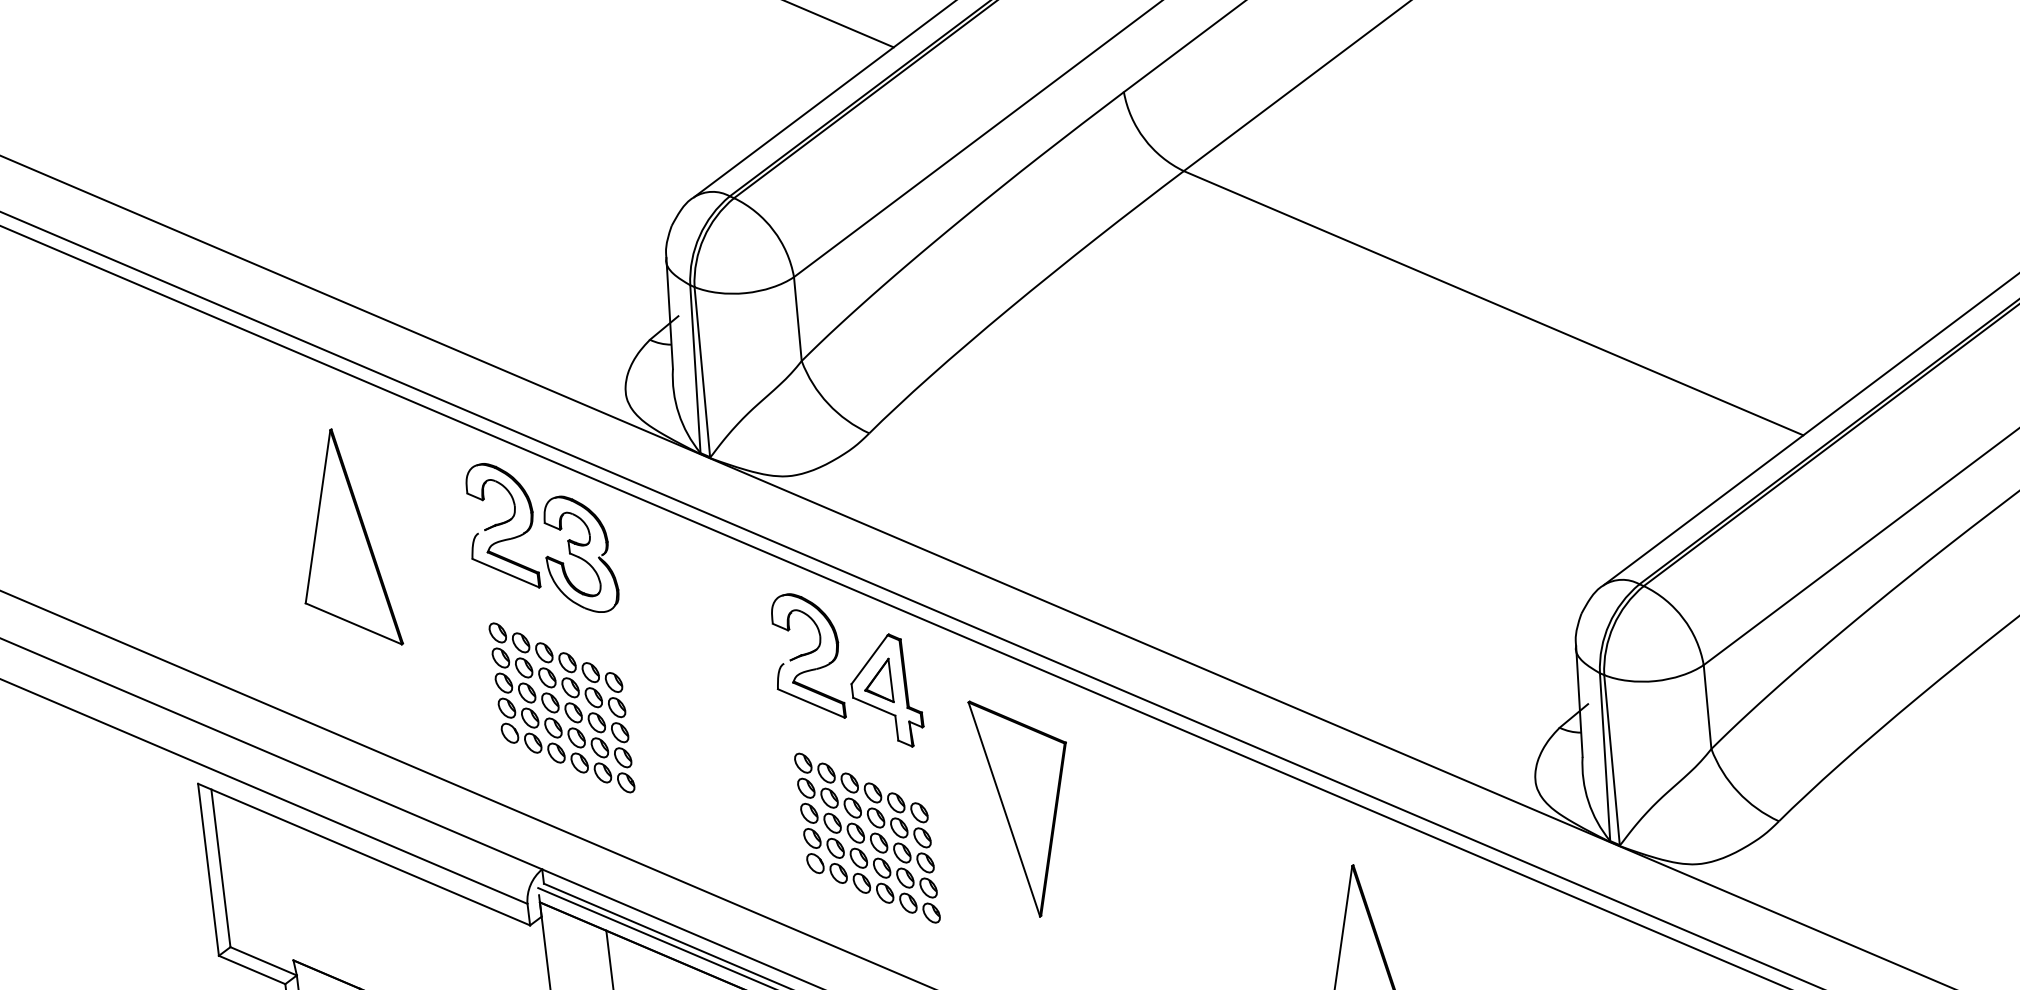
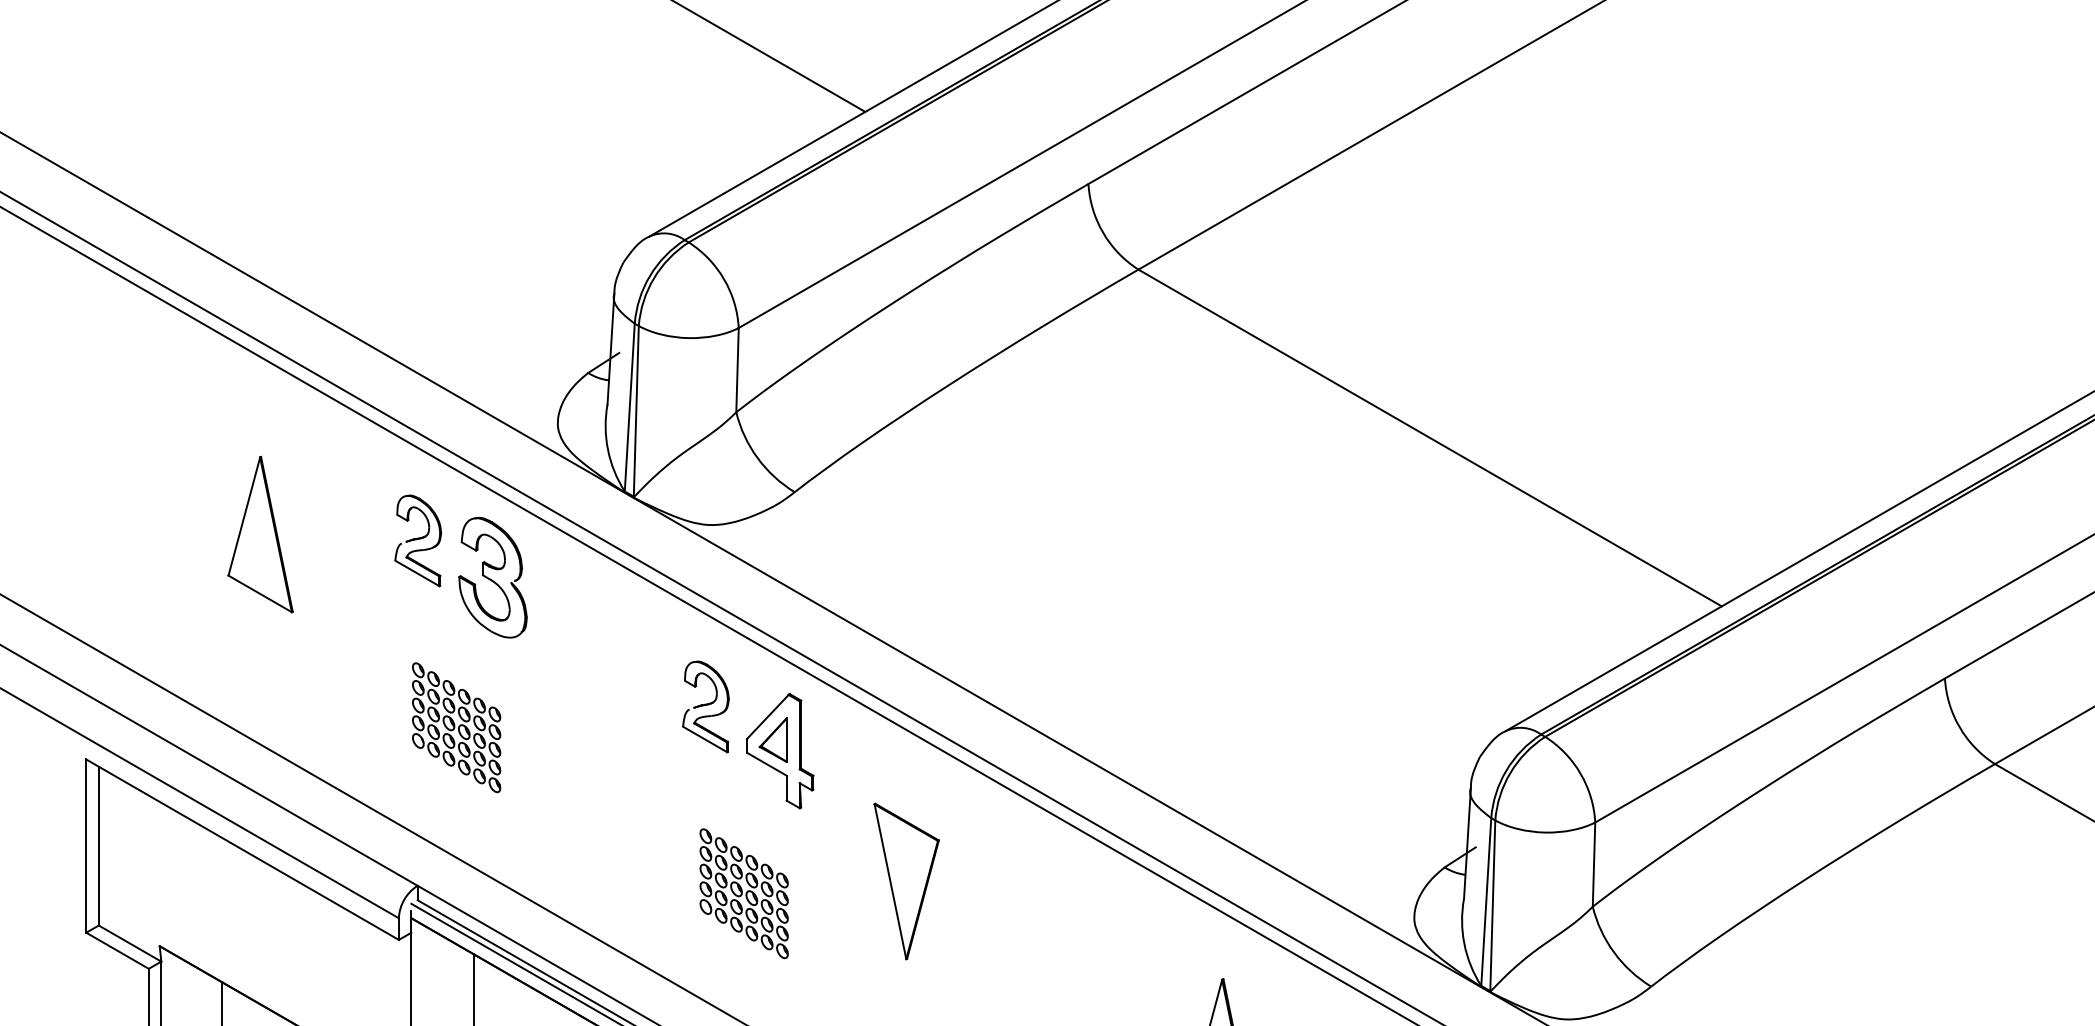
part: (500, 526) -> (417, 540), size x0.7
part: (344, 539) -> (260, 534), size x0.7
part: (806, 656) -> (705, 706), size x0.7
part: (561, 707) -> (456, 727), size x0.7
part: (1027, 806) -> (906, 881), size x0.7
part: (866, 837) -> (743, 893), size x0.7

